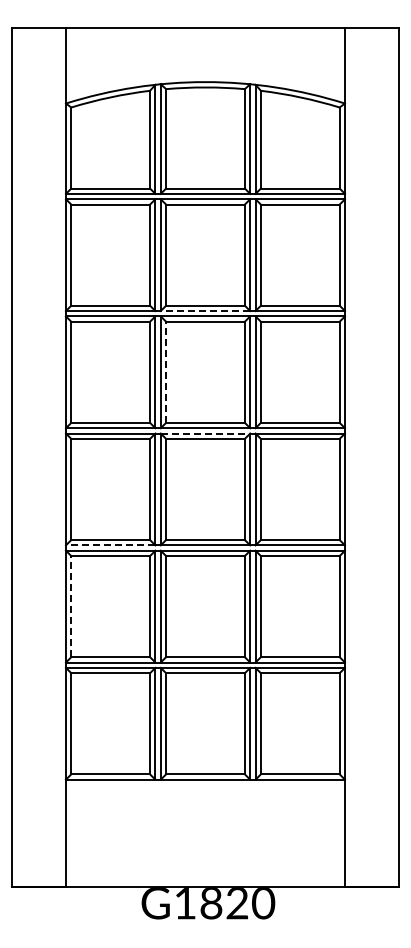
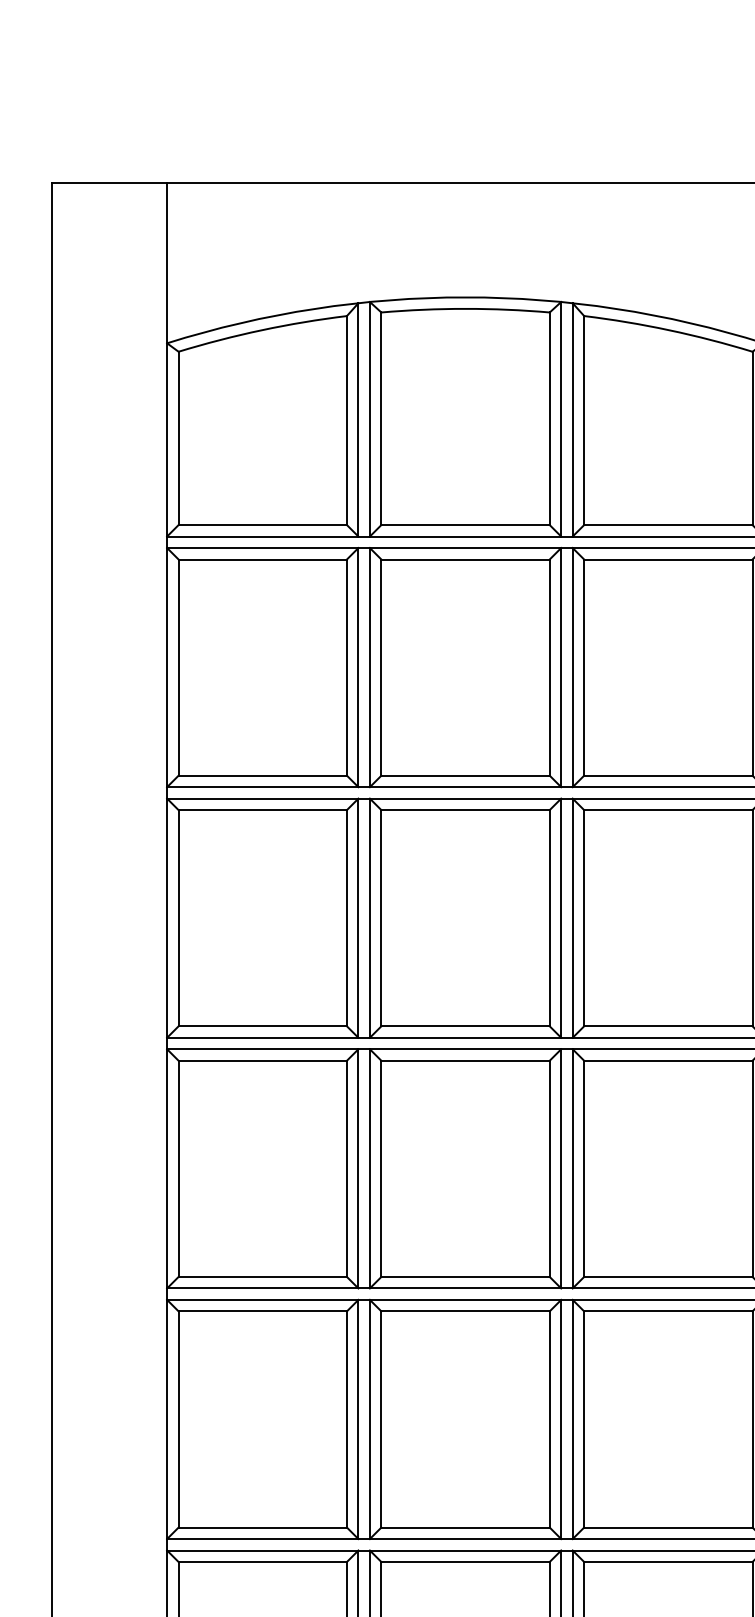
line: (205, 311) -> (465, 788), dashed -> solid
line: (166, 372) -> (382, 918), dashed -> solid
line: (205, 433) -> (465, 1049), dashed -> solid
line: (110, 545) -> (262, 1288), dashed -> solid
line: (71, 606) -> (178, 1419), dashed -> solid

